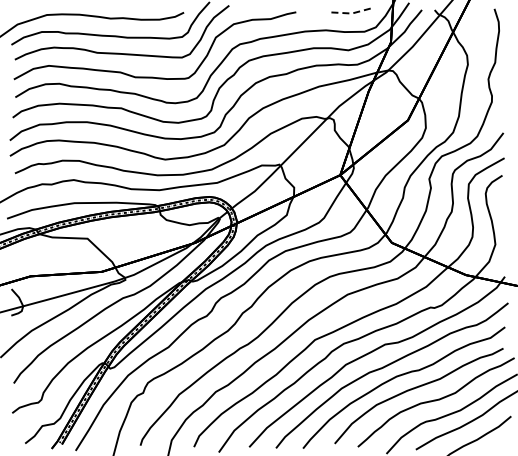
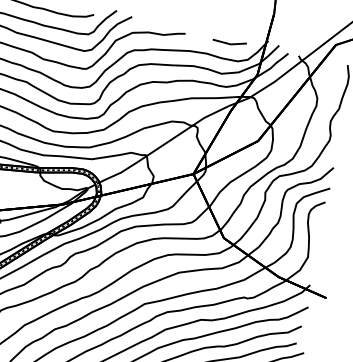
line: (350, 13) -> (229, 44), dashed -> solid

